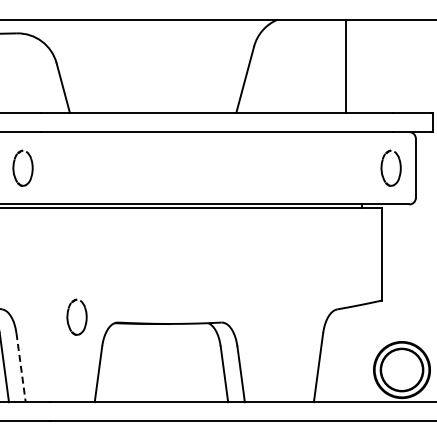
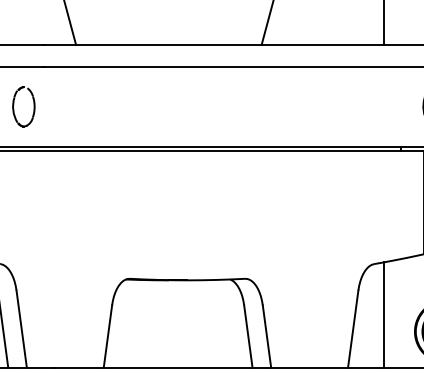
part: (68, 316) -> (74, 272), removed
line: (345, 354) -> (383, 314), added
line: (21, 367) -> (22, 328), dashed -> solid

